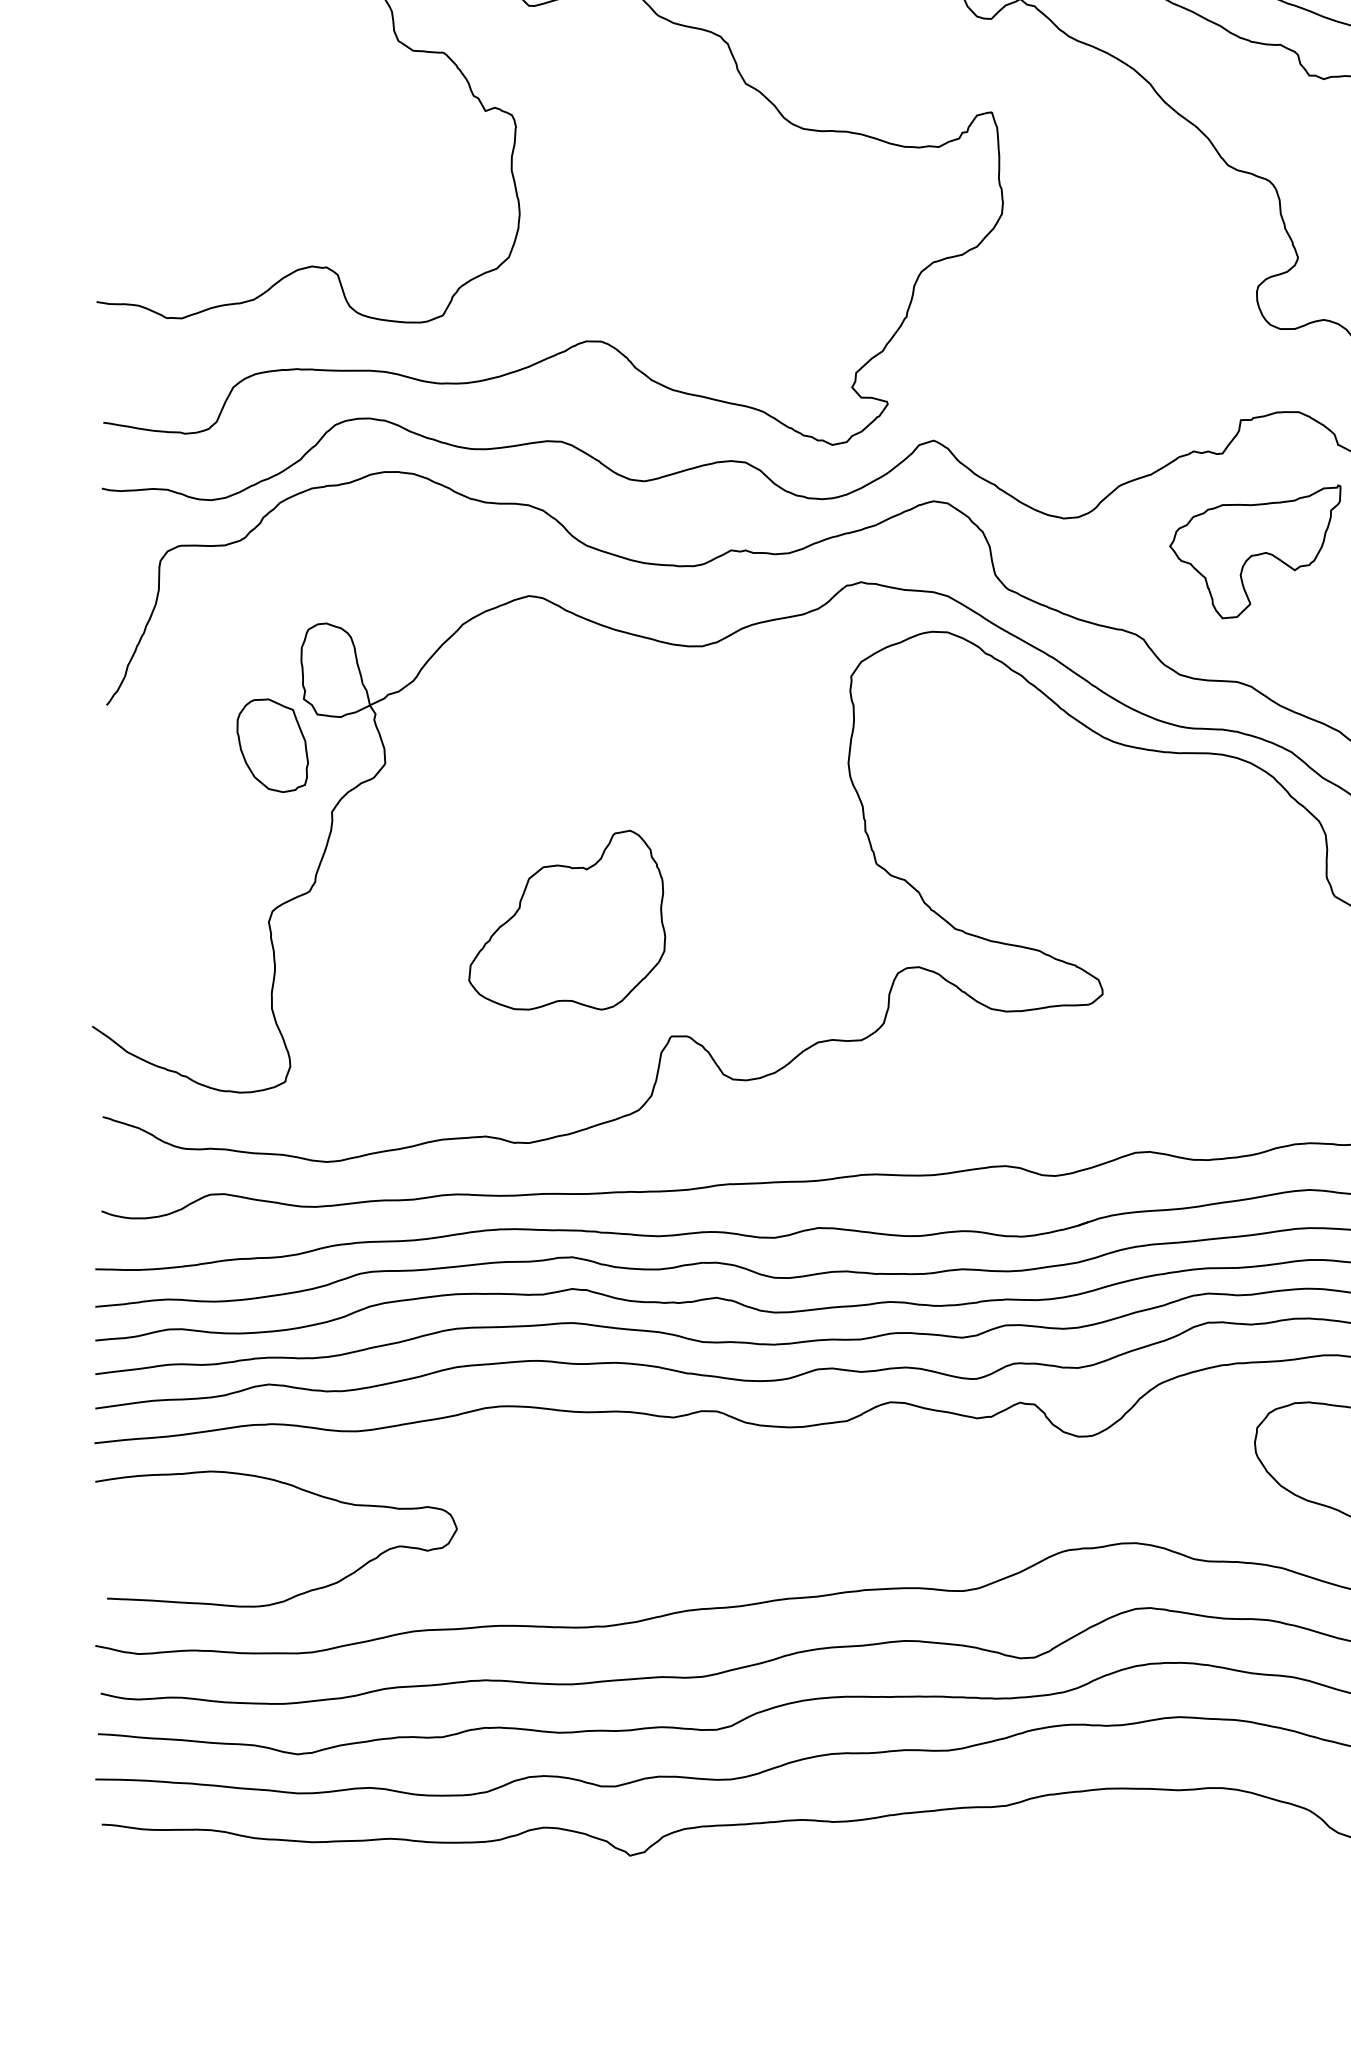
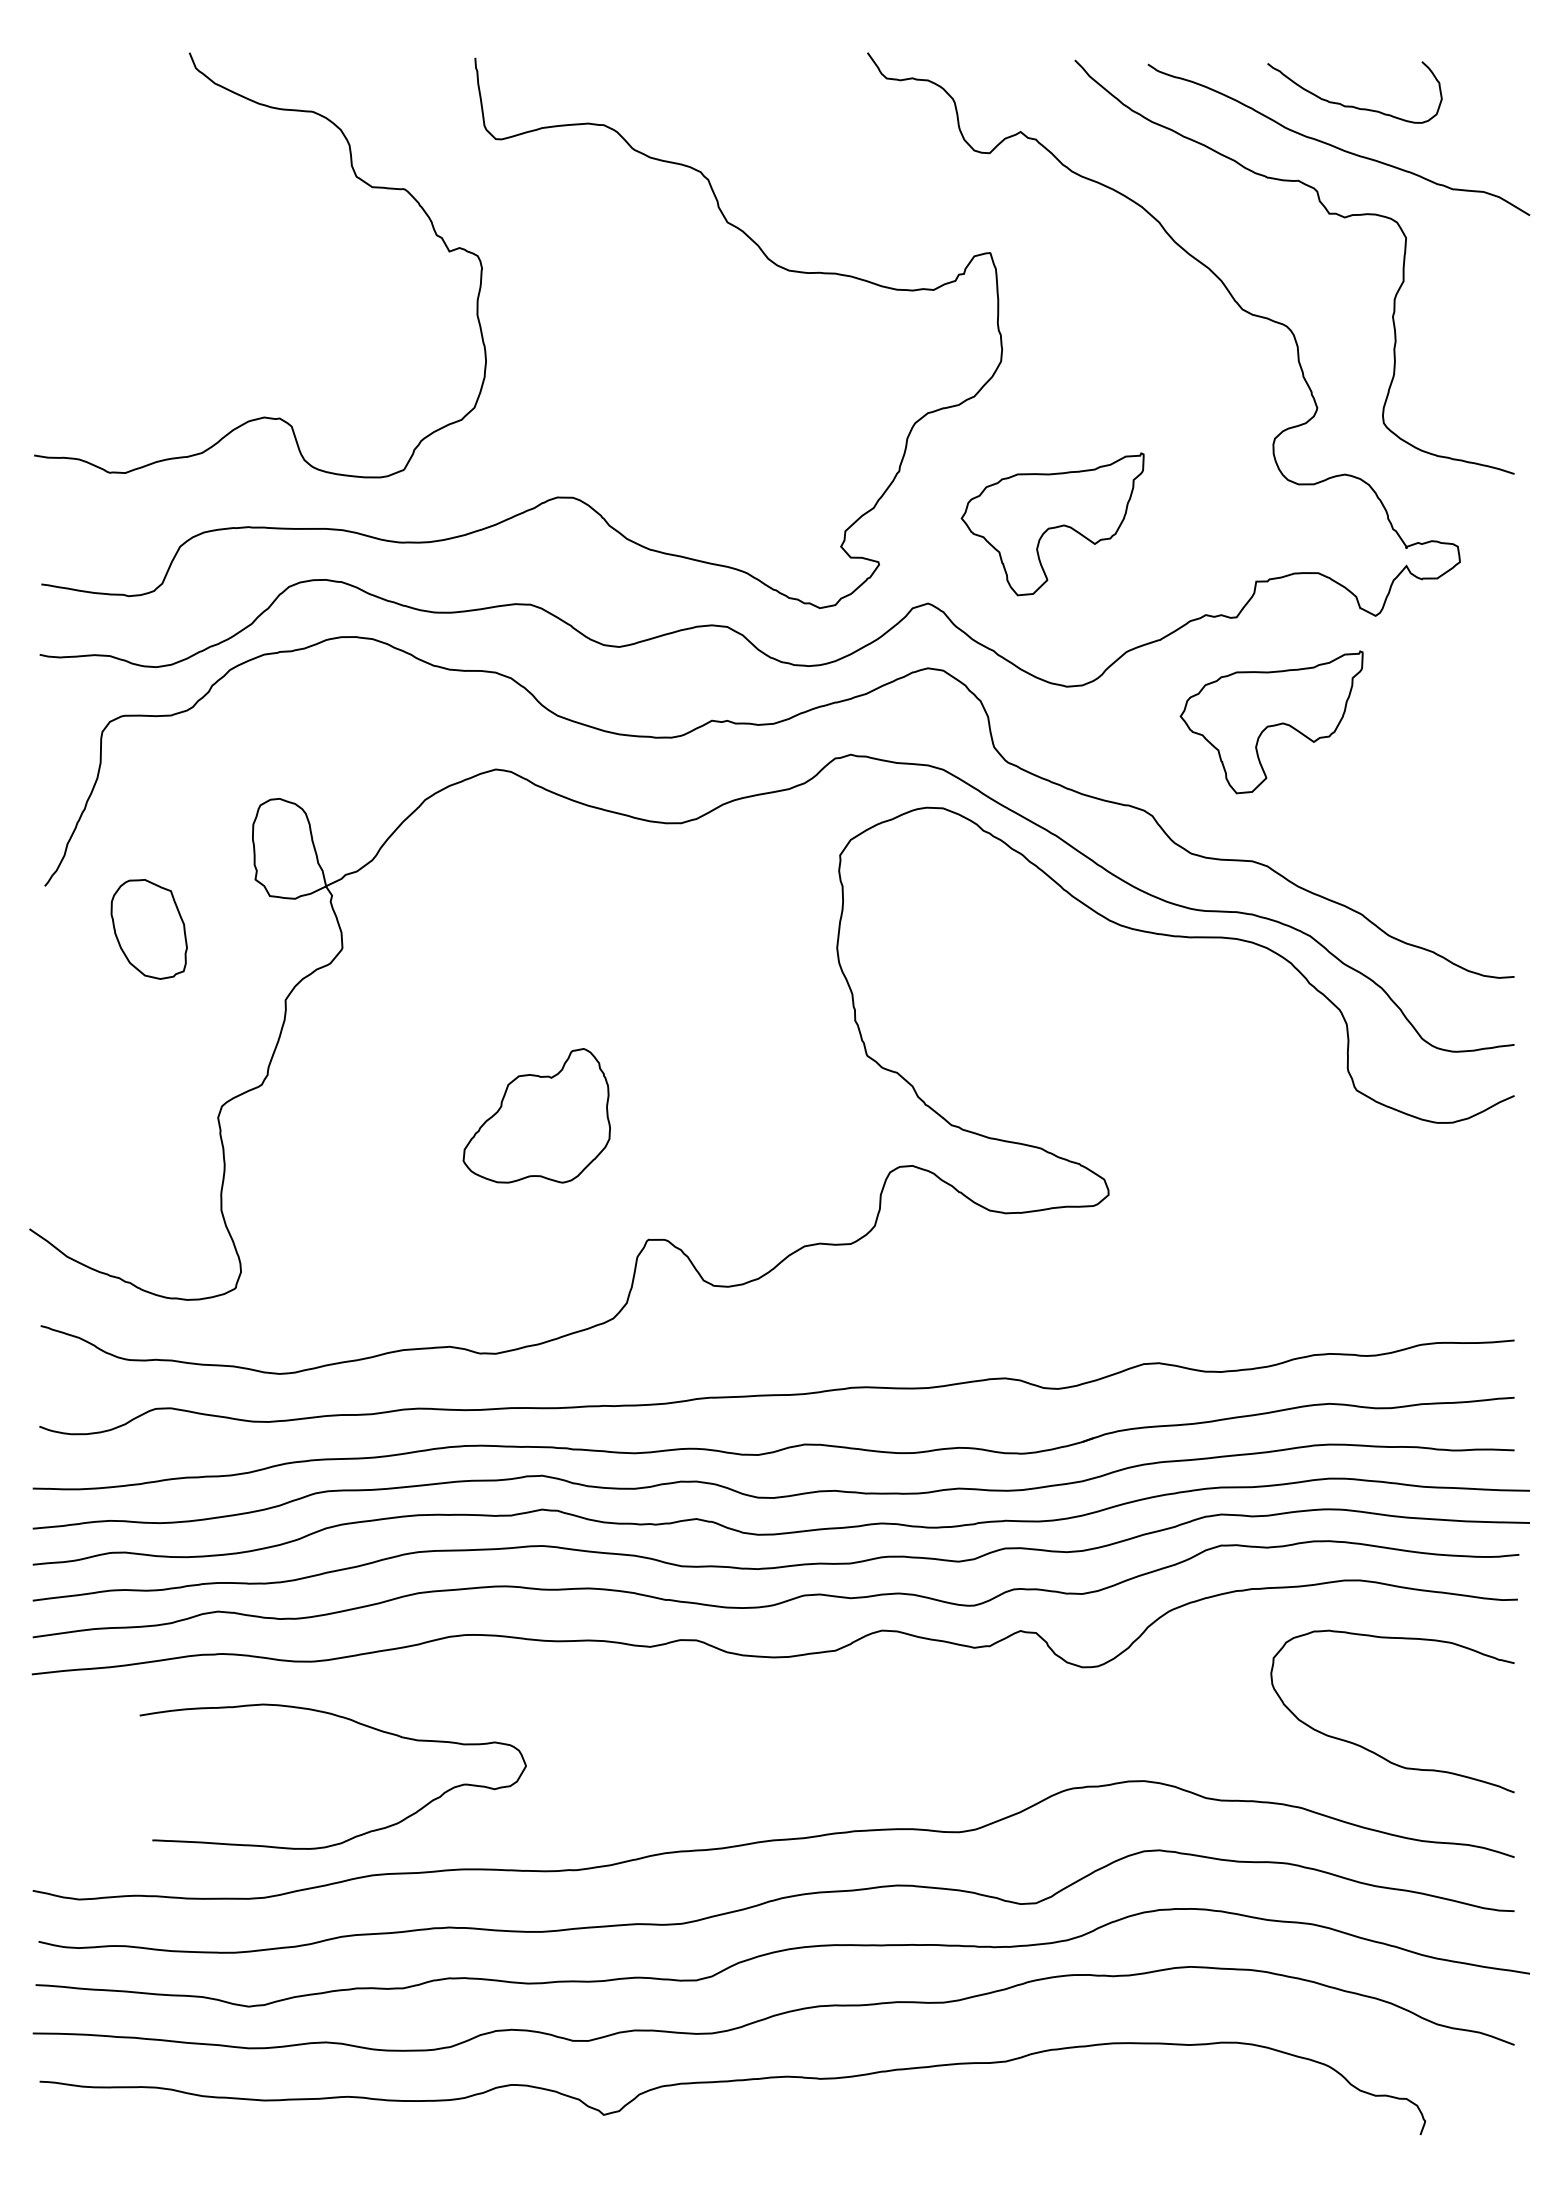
part: (1050, 366) -> (1052, 524), added
part: (272, 745) -> (148, 929), moved
part: (566, 919) -> (536, 1115), size x0.7
curve: (298, 1489) -> (356, 1723), moved

